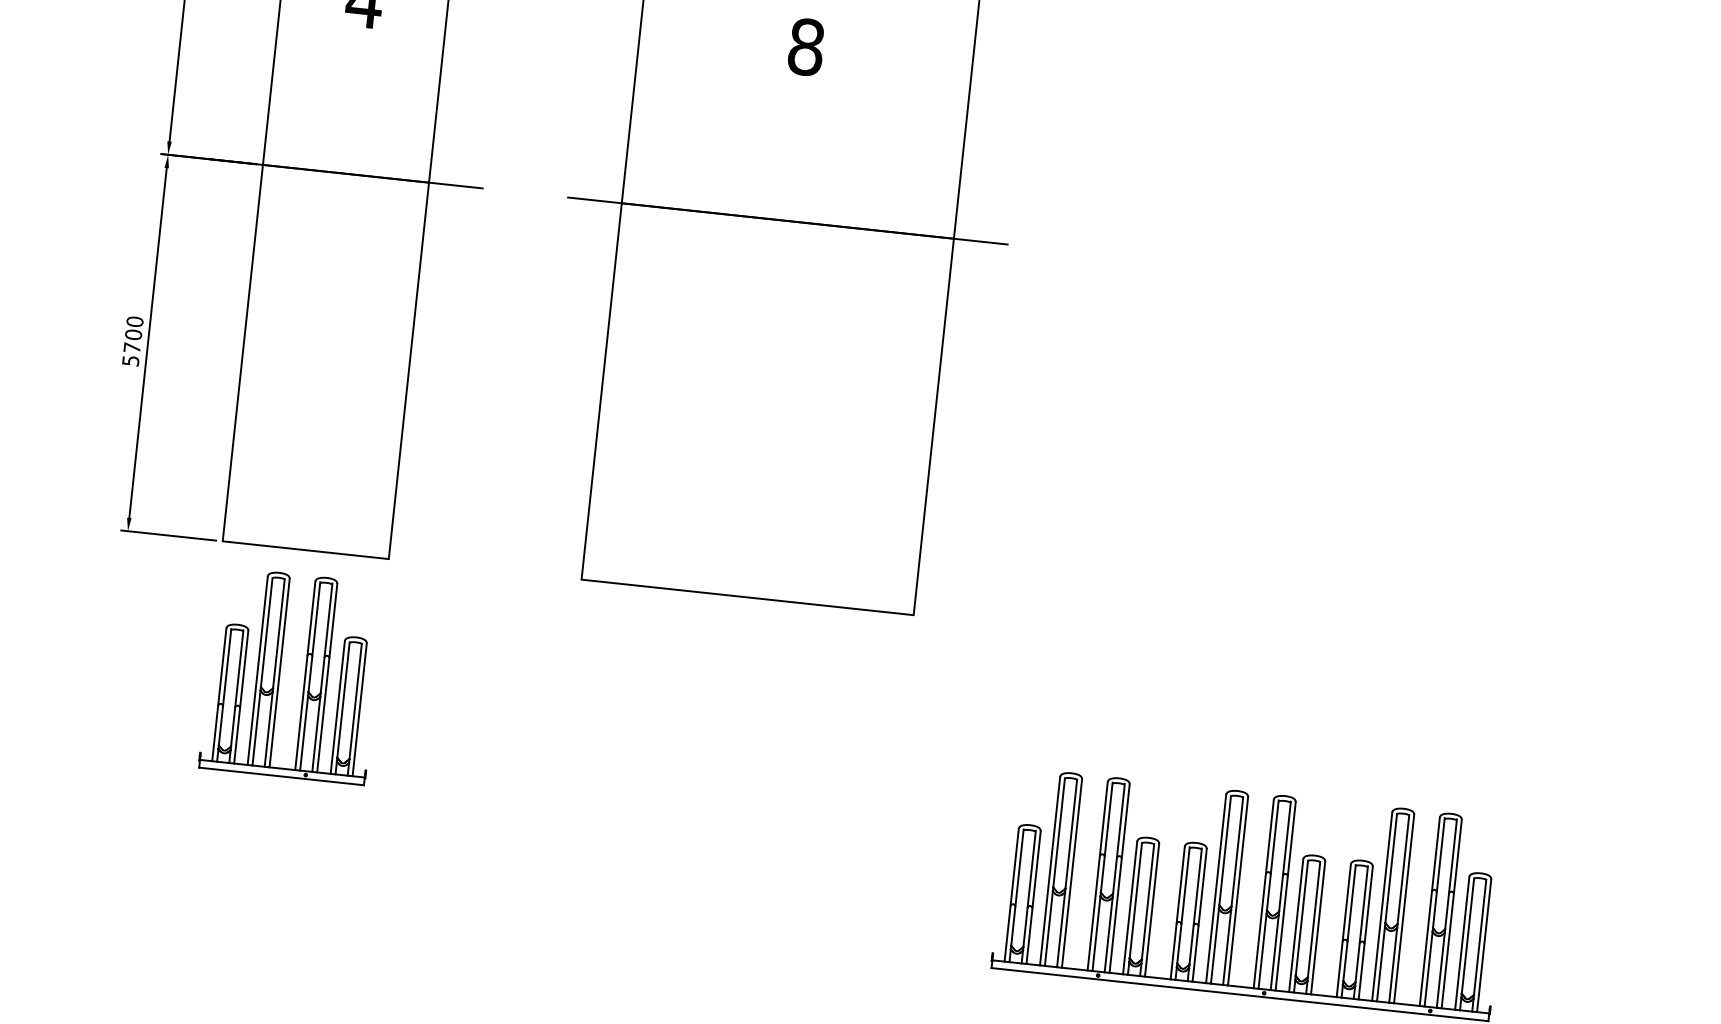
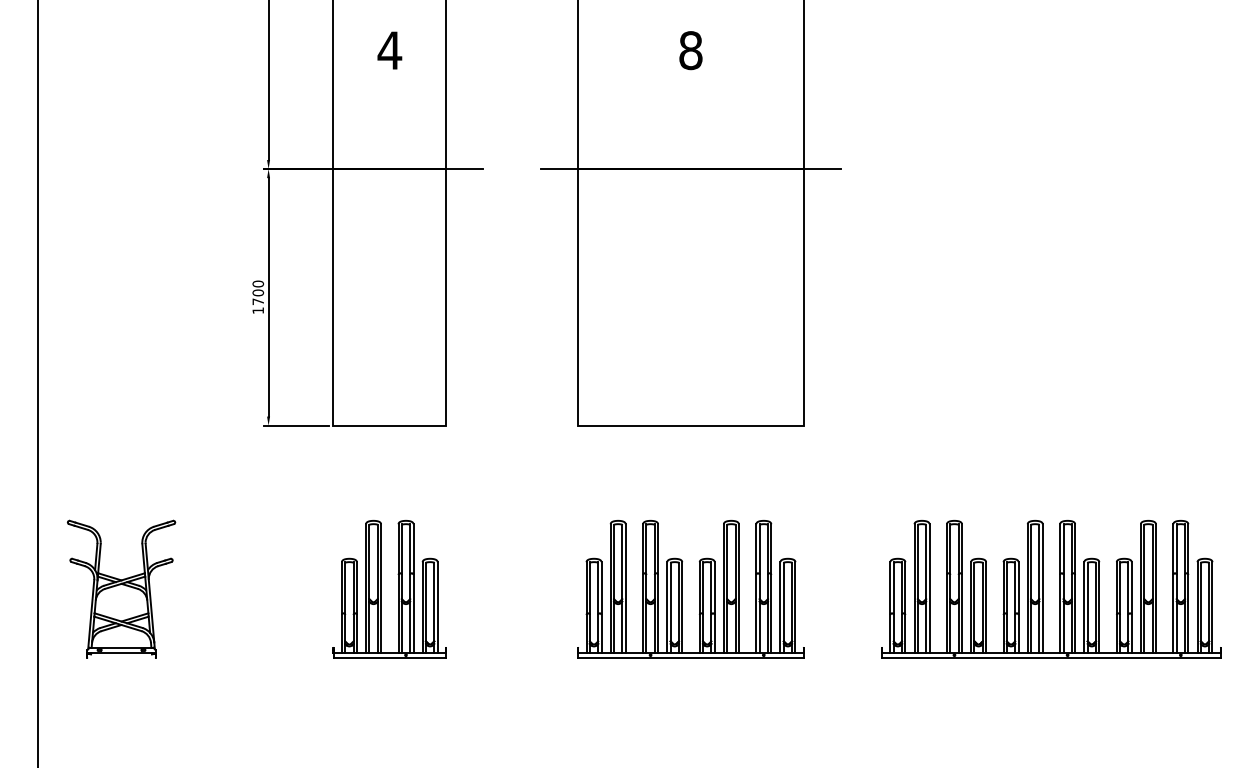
text: (131, 360) -> (258, 310), 5700 -> 1700
part: (280, 674) -> (381, 589), moved
part: (709, 836) -> (682, 589), added

